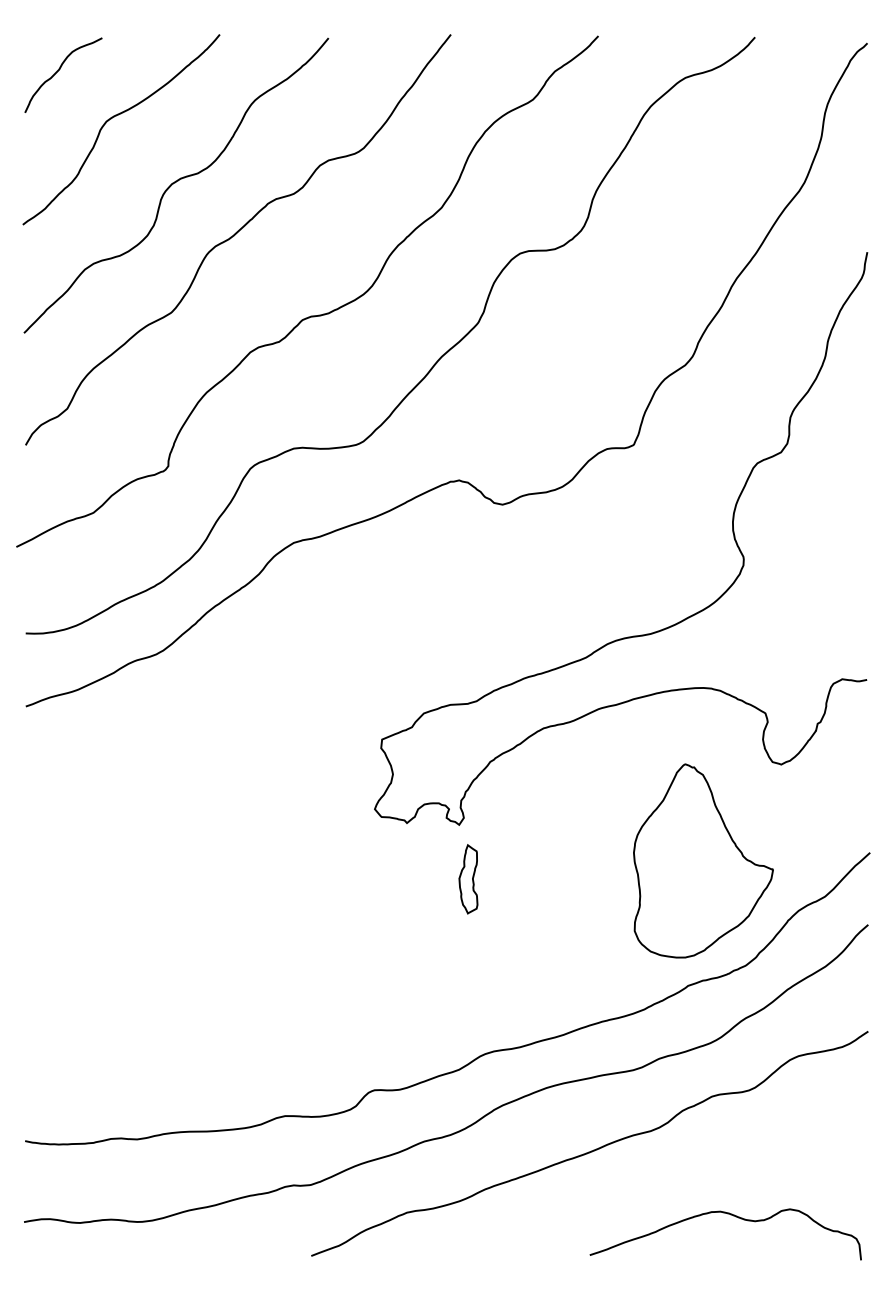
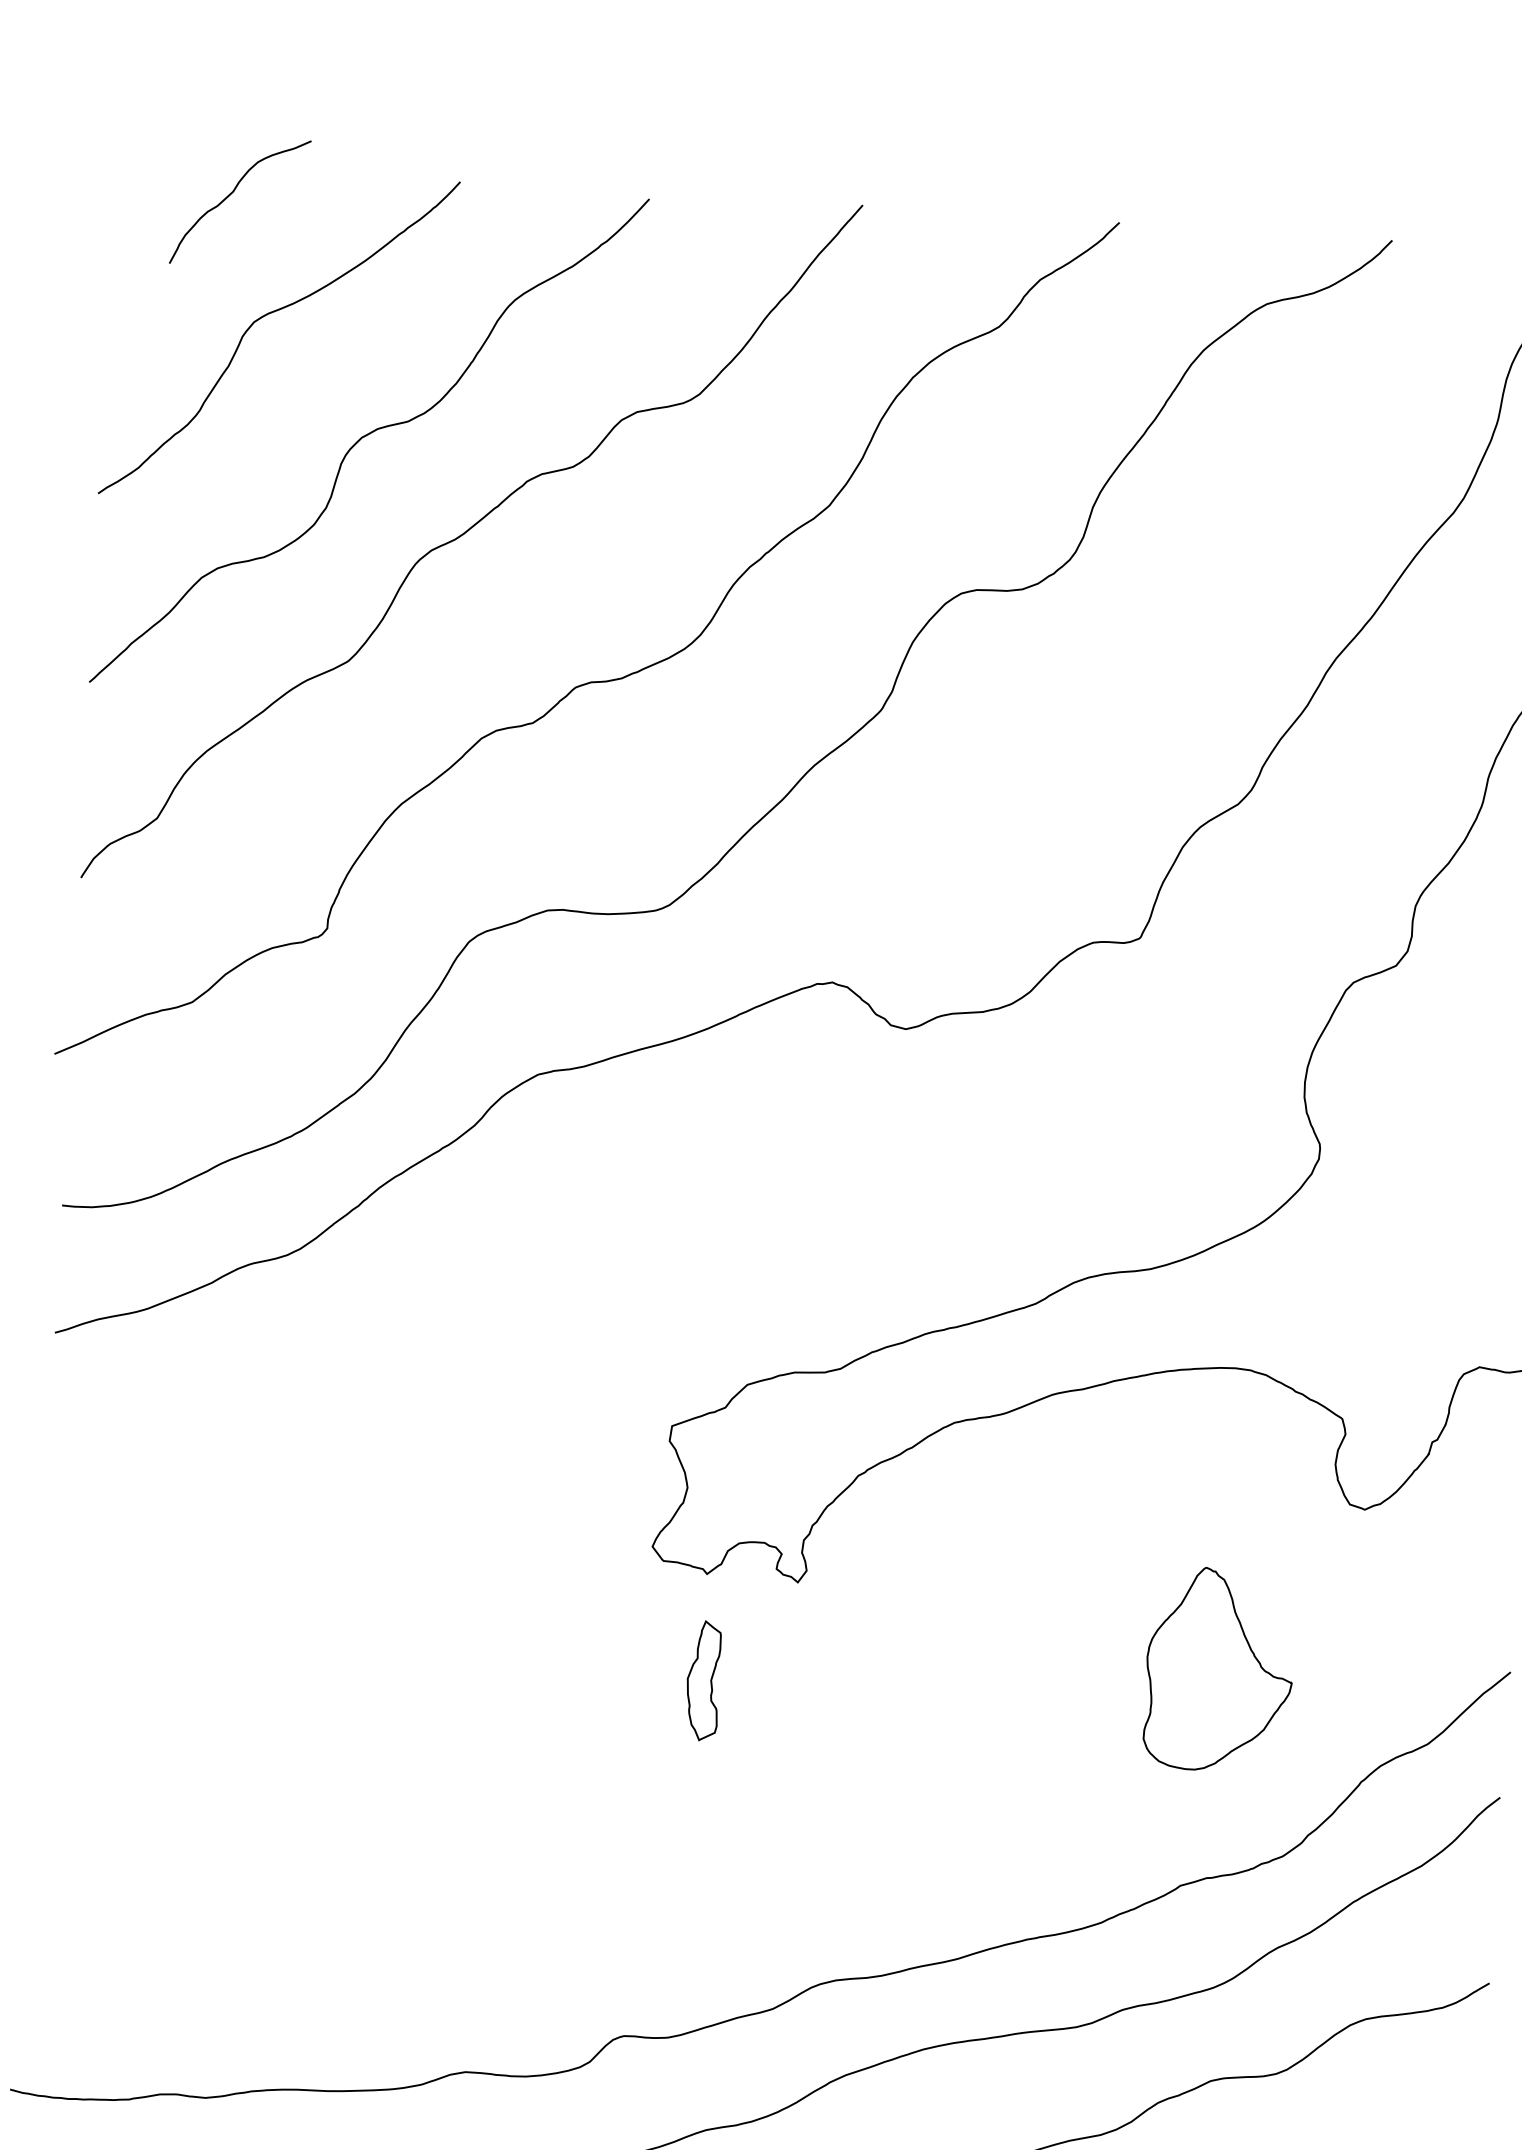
curve: (59, 70) -> (233, 193), moved
part: (703, 860) -> (1219, 1668), size x0.6
part: (468, 879) -> (703, 1681), moved

